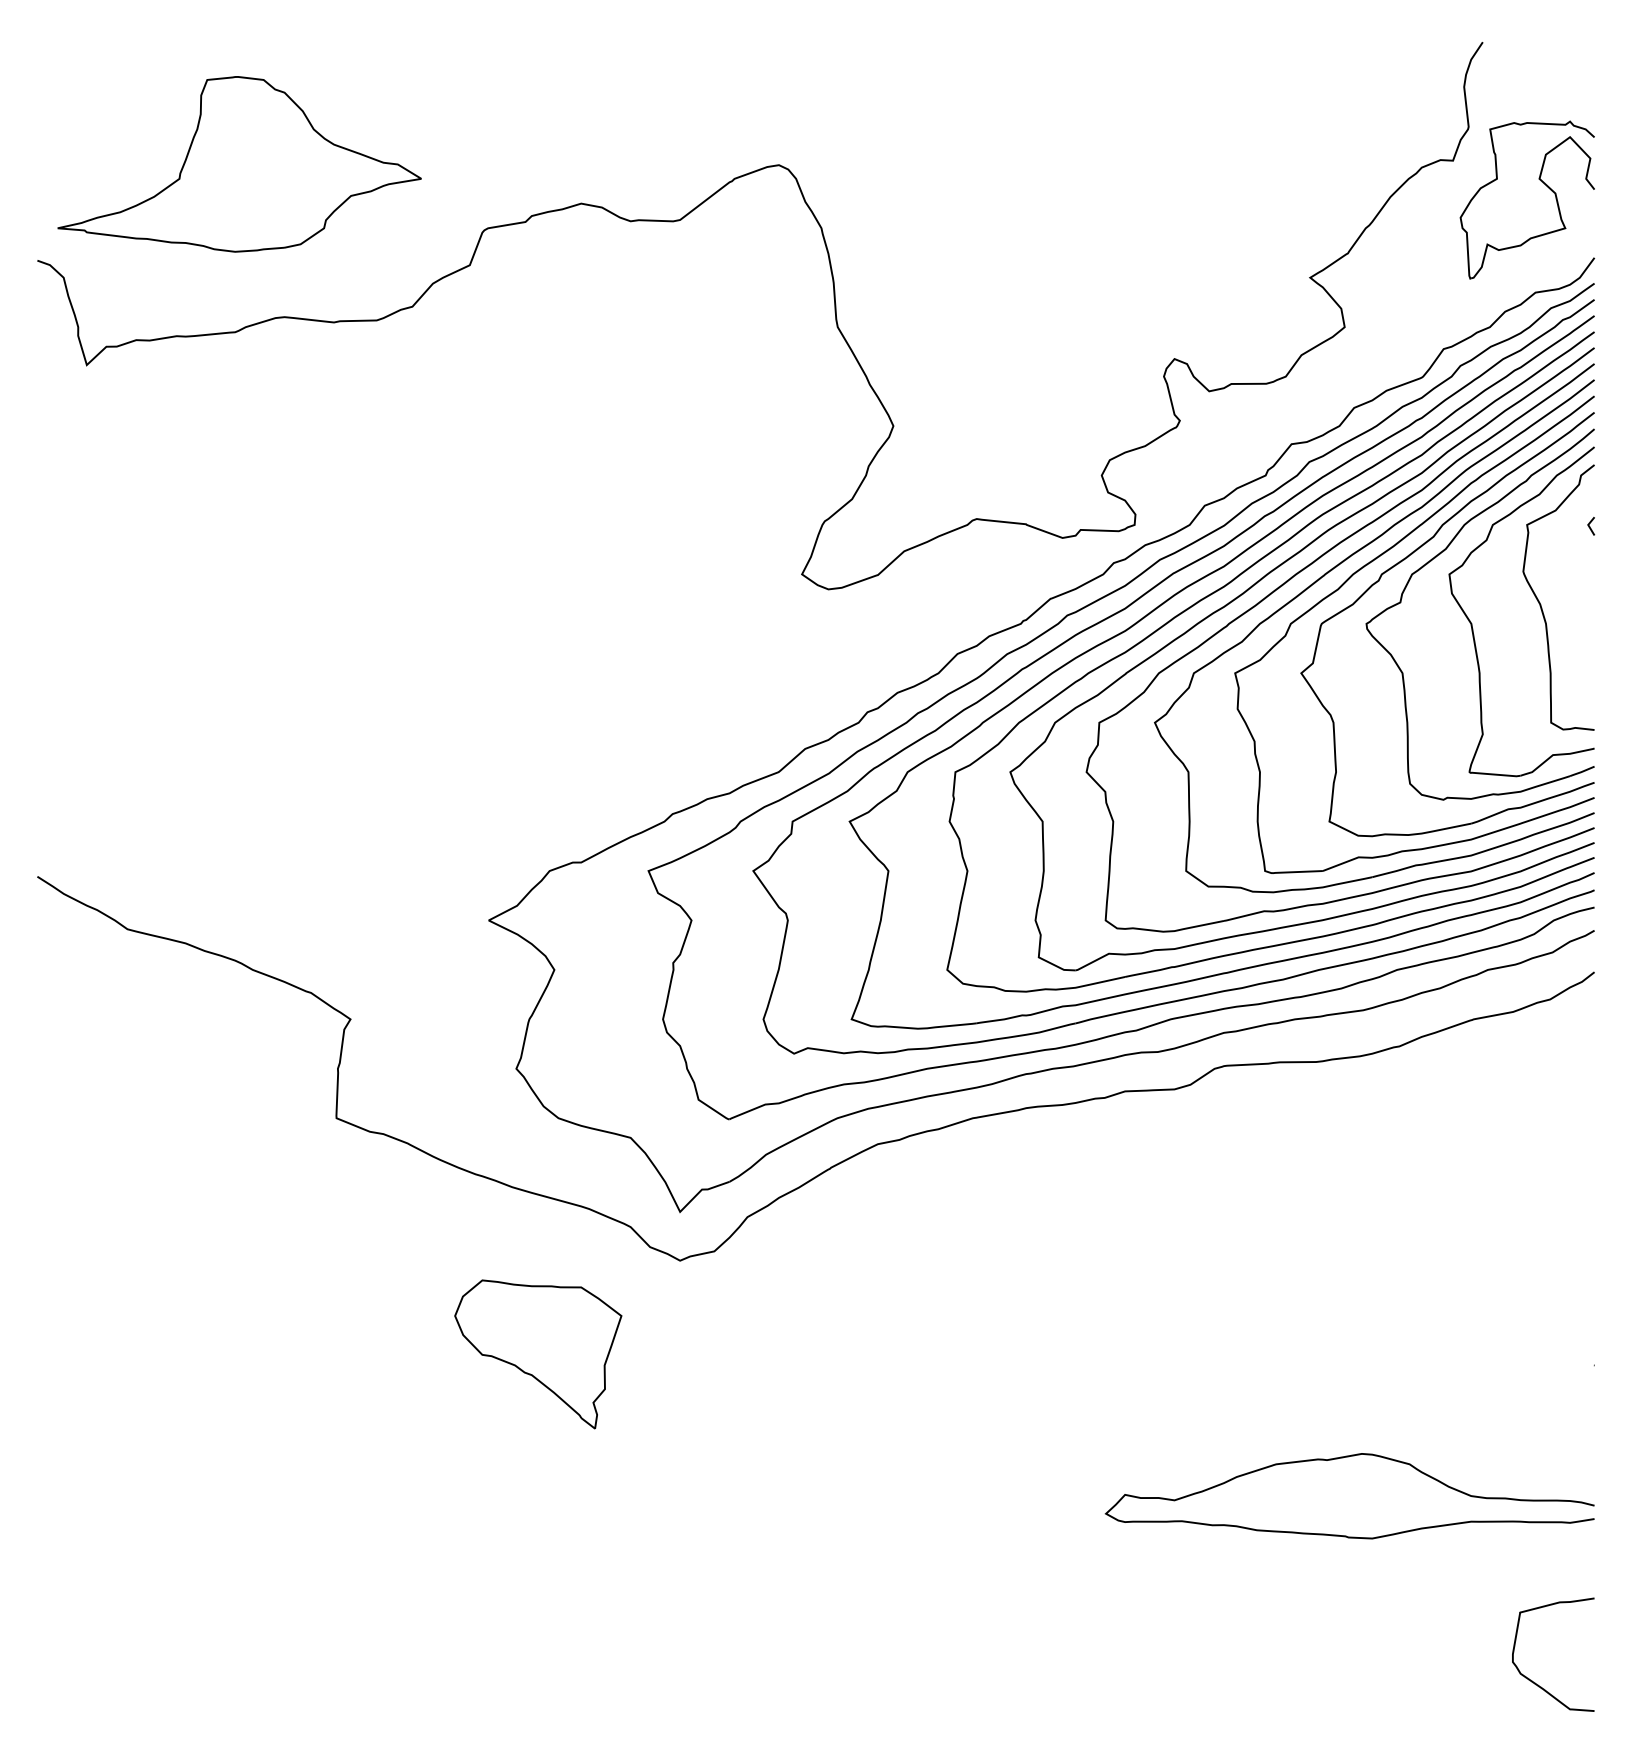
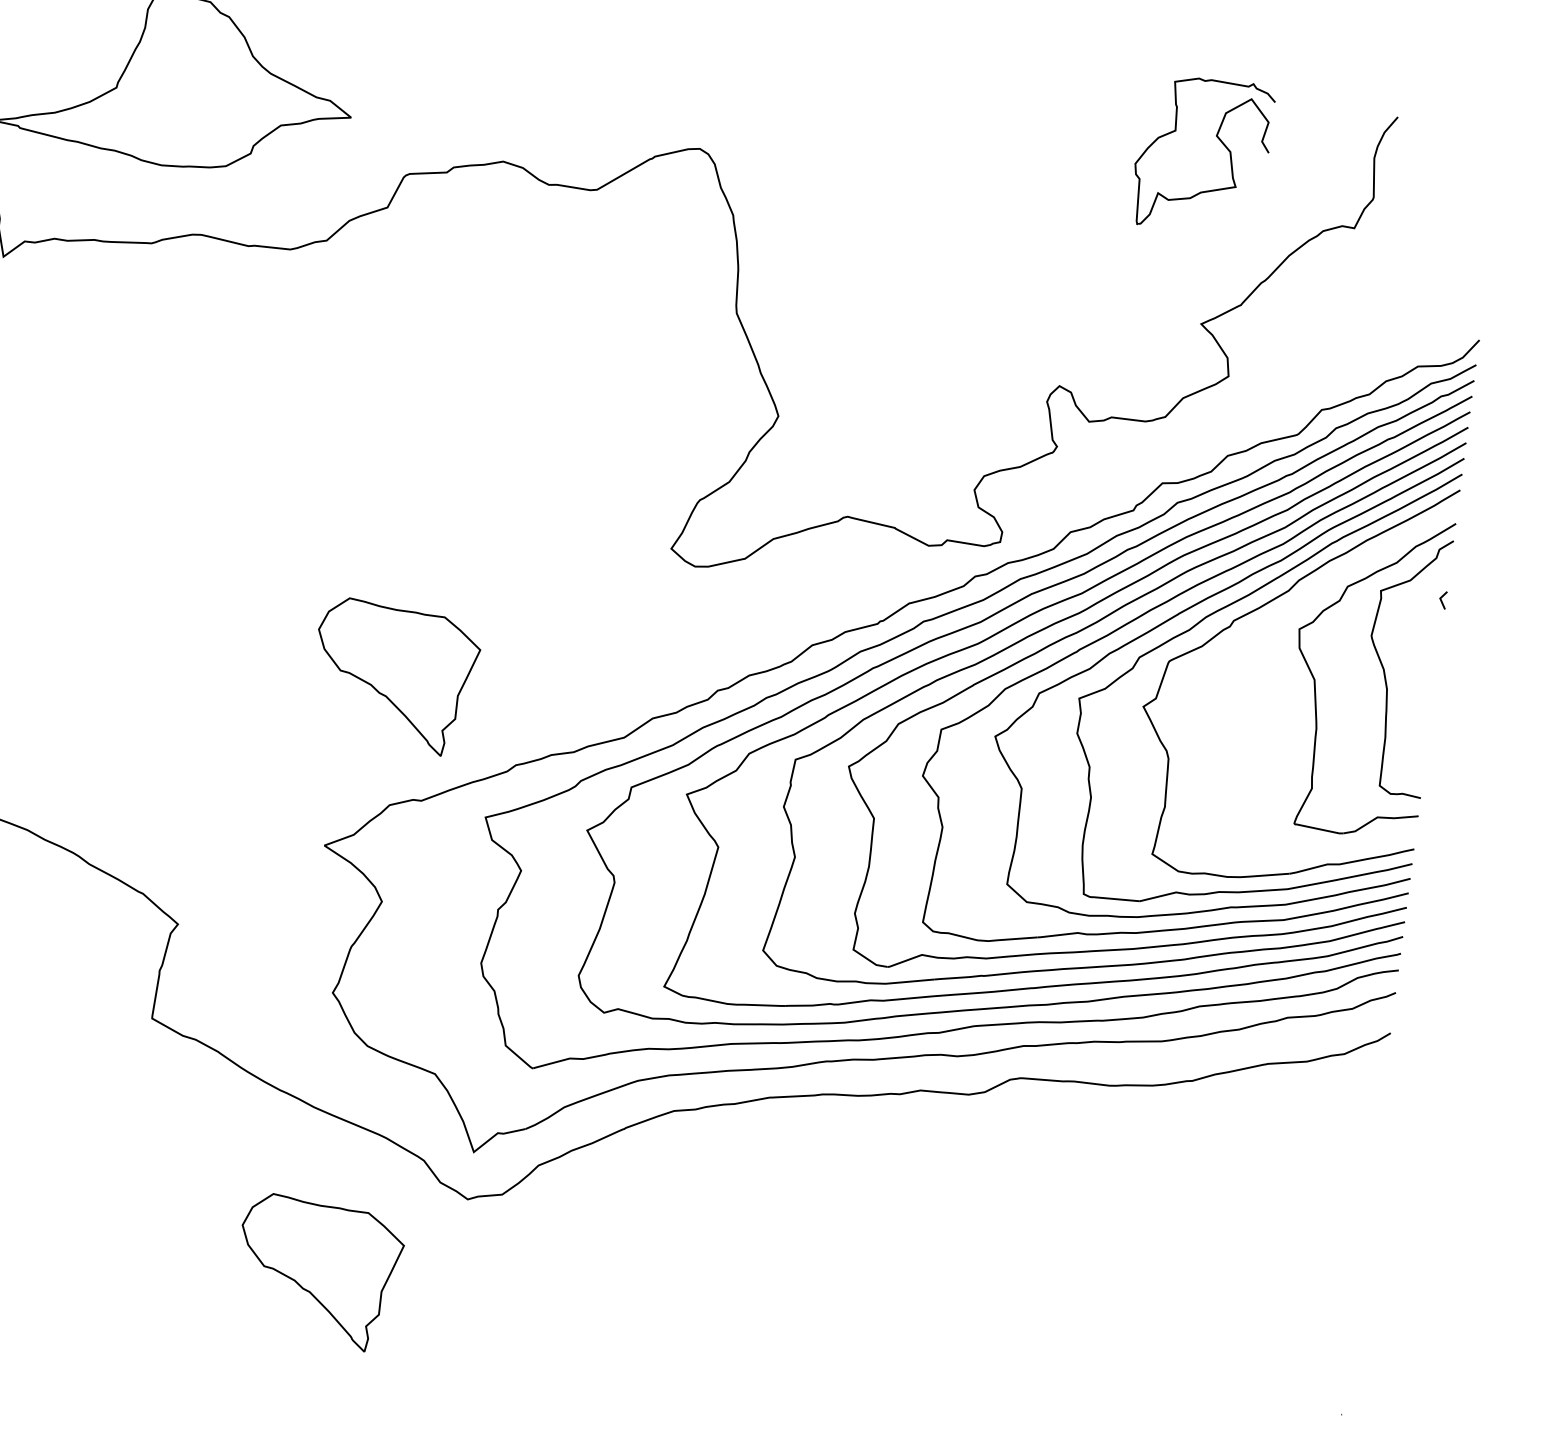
part: (1540, 181) -> (1217, 138), moved
part: (1435, 558) -> (1287, 612), removed
part: (538, 740) -> (395, 677), added

